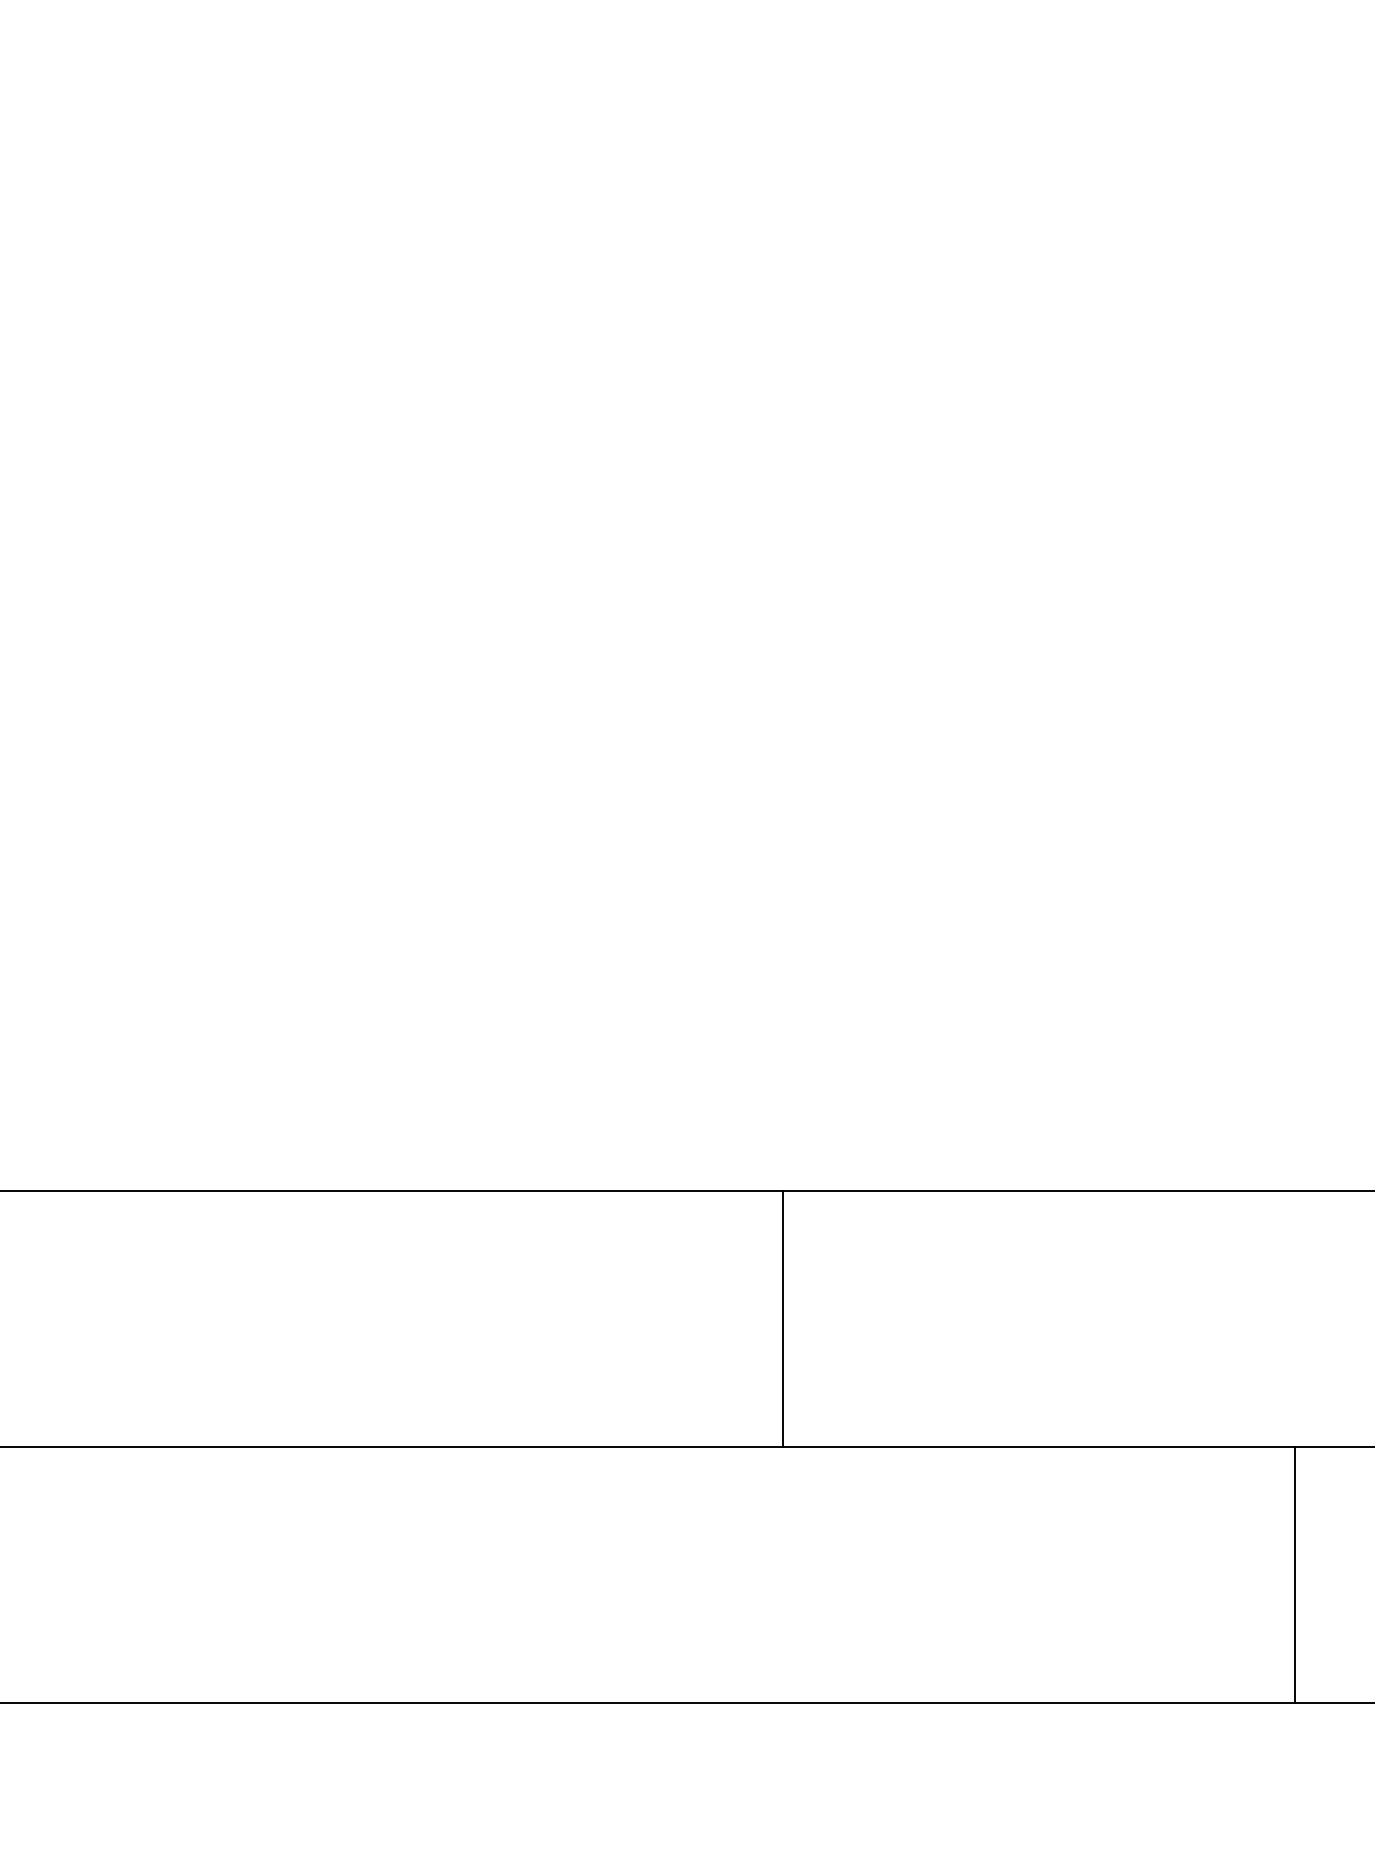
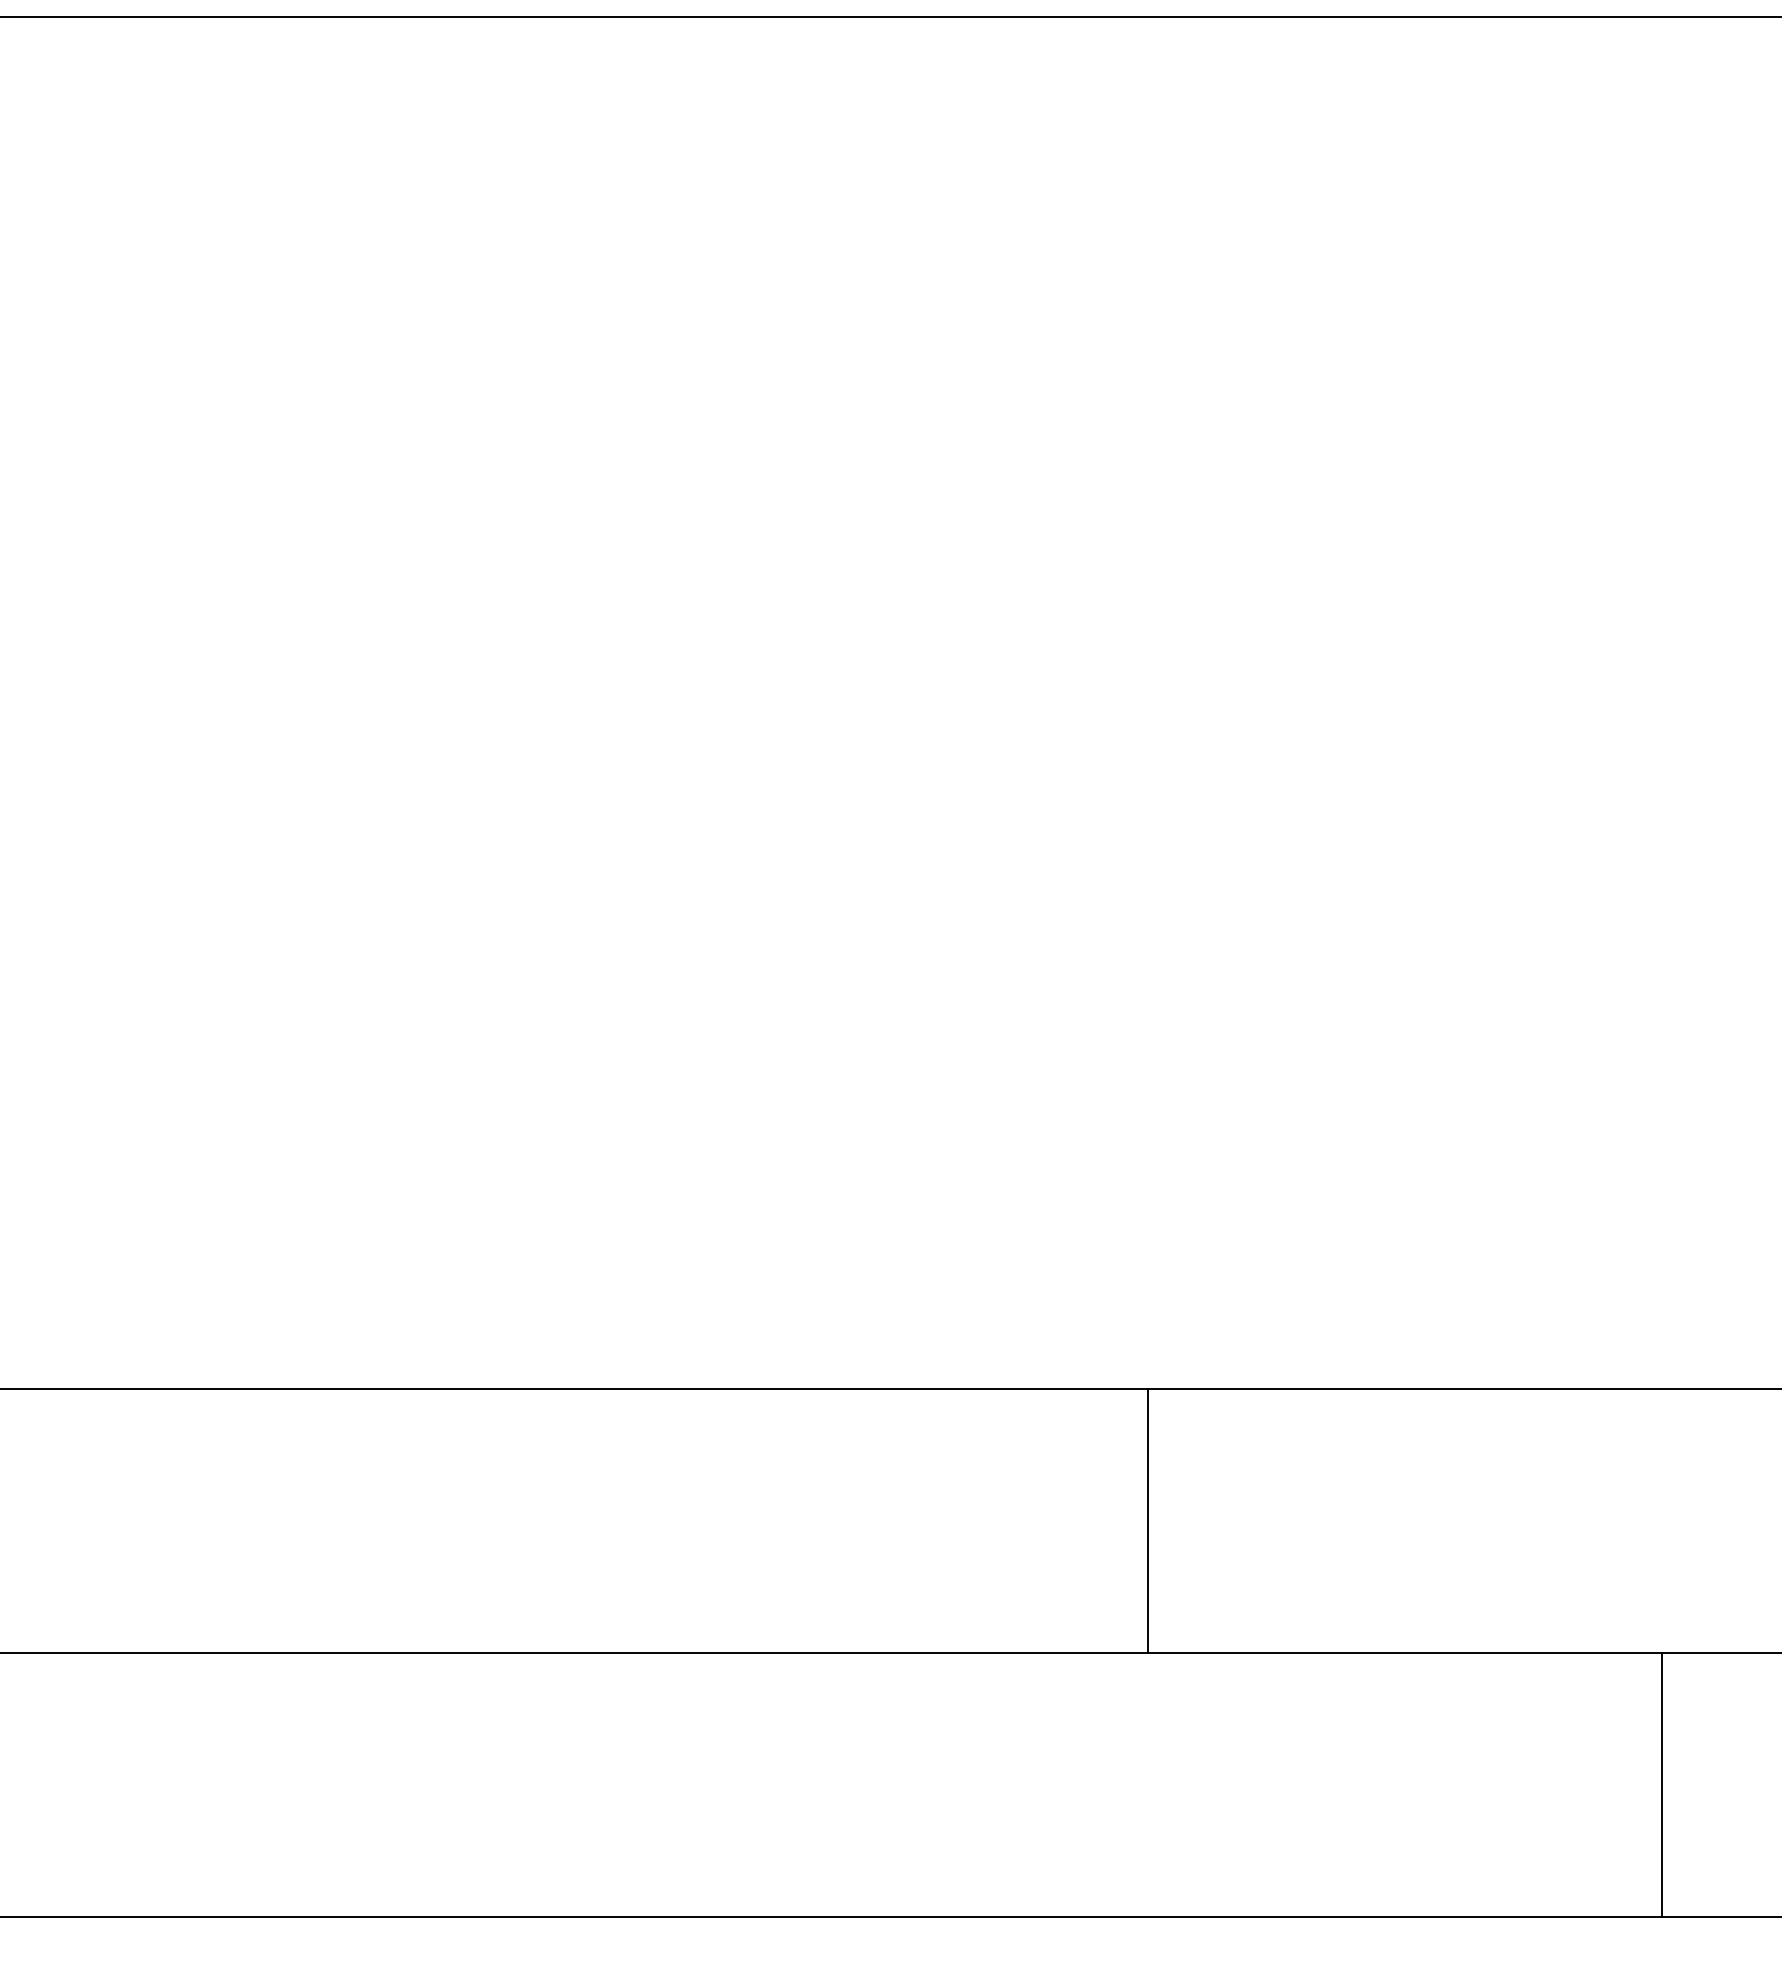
line: (782, 1318) -> (1148, 1520), moved
line: (1294, 1575) -> (1661, 1784), moved

